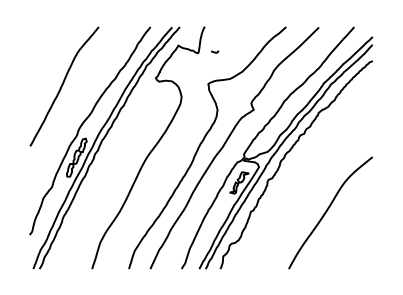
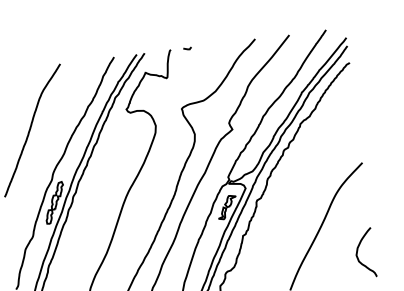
line: (215, 51) -> (187, 48), moved
curve: (357, 242) -> (358, 253), added

